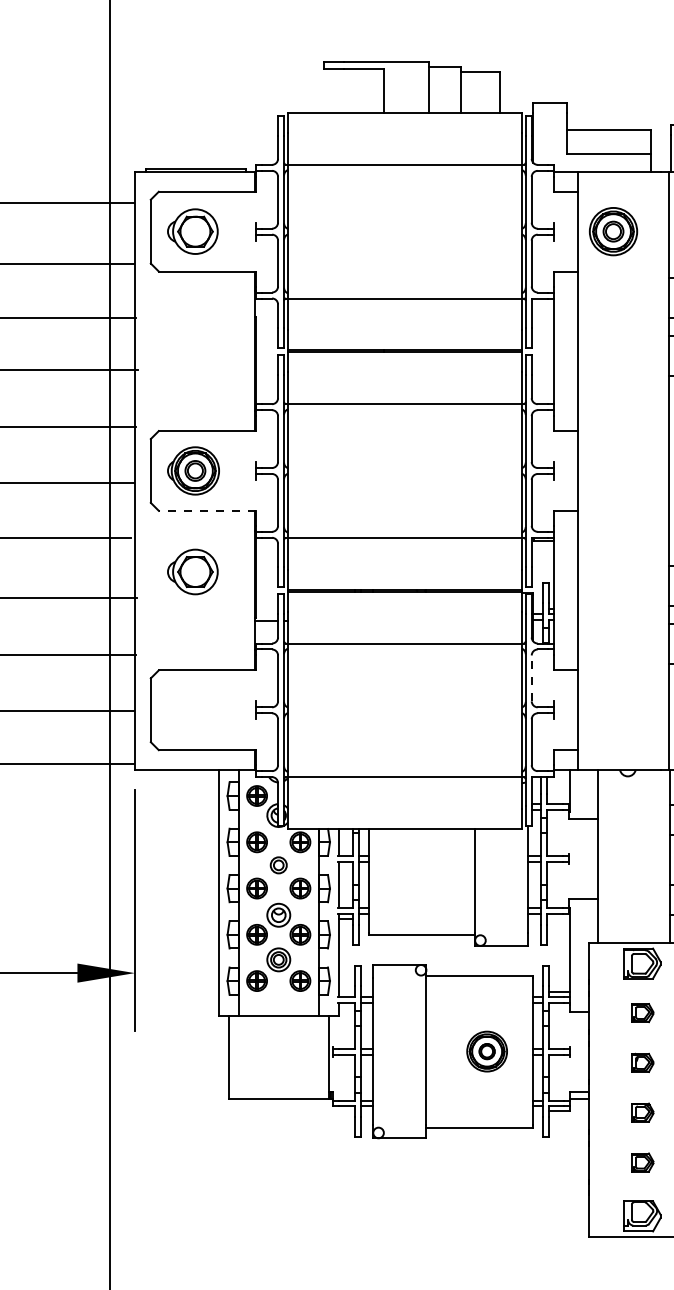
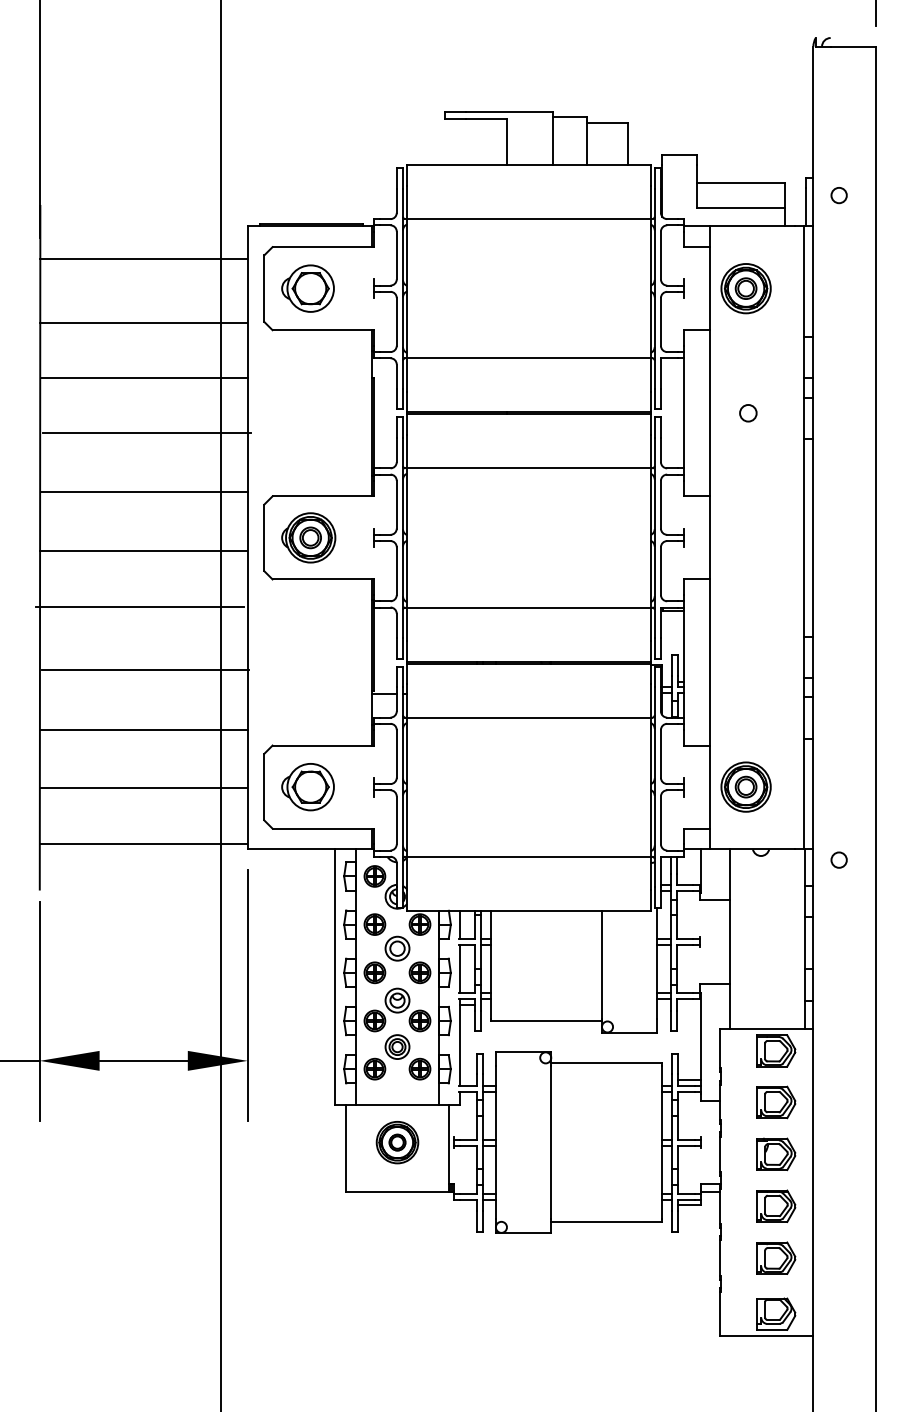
circle: (615, 351) -> (748, 413), added
line: (207, 510) -> (323, 579), dashed -> solid
part: (192, 572) -> (307, 787), moved
line: (531, 677) -> (660, 753), dashed -> solid
part: (612, 709) -> (745, 786), added
part: (278, 865) -> (397, 948), size x1.43
part: (642, 1013) -> (776, 1102), size x1.67
part: (487, 1051) -> (397, 1142), moved
part: (642, 1063) -> (776, 1154), size x1.67
part: (642, 1111) -> (776, 1205), size x1.67
part: (642, 1161) -> (776, 1257), size x1.67

